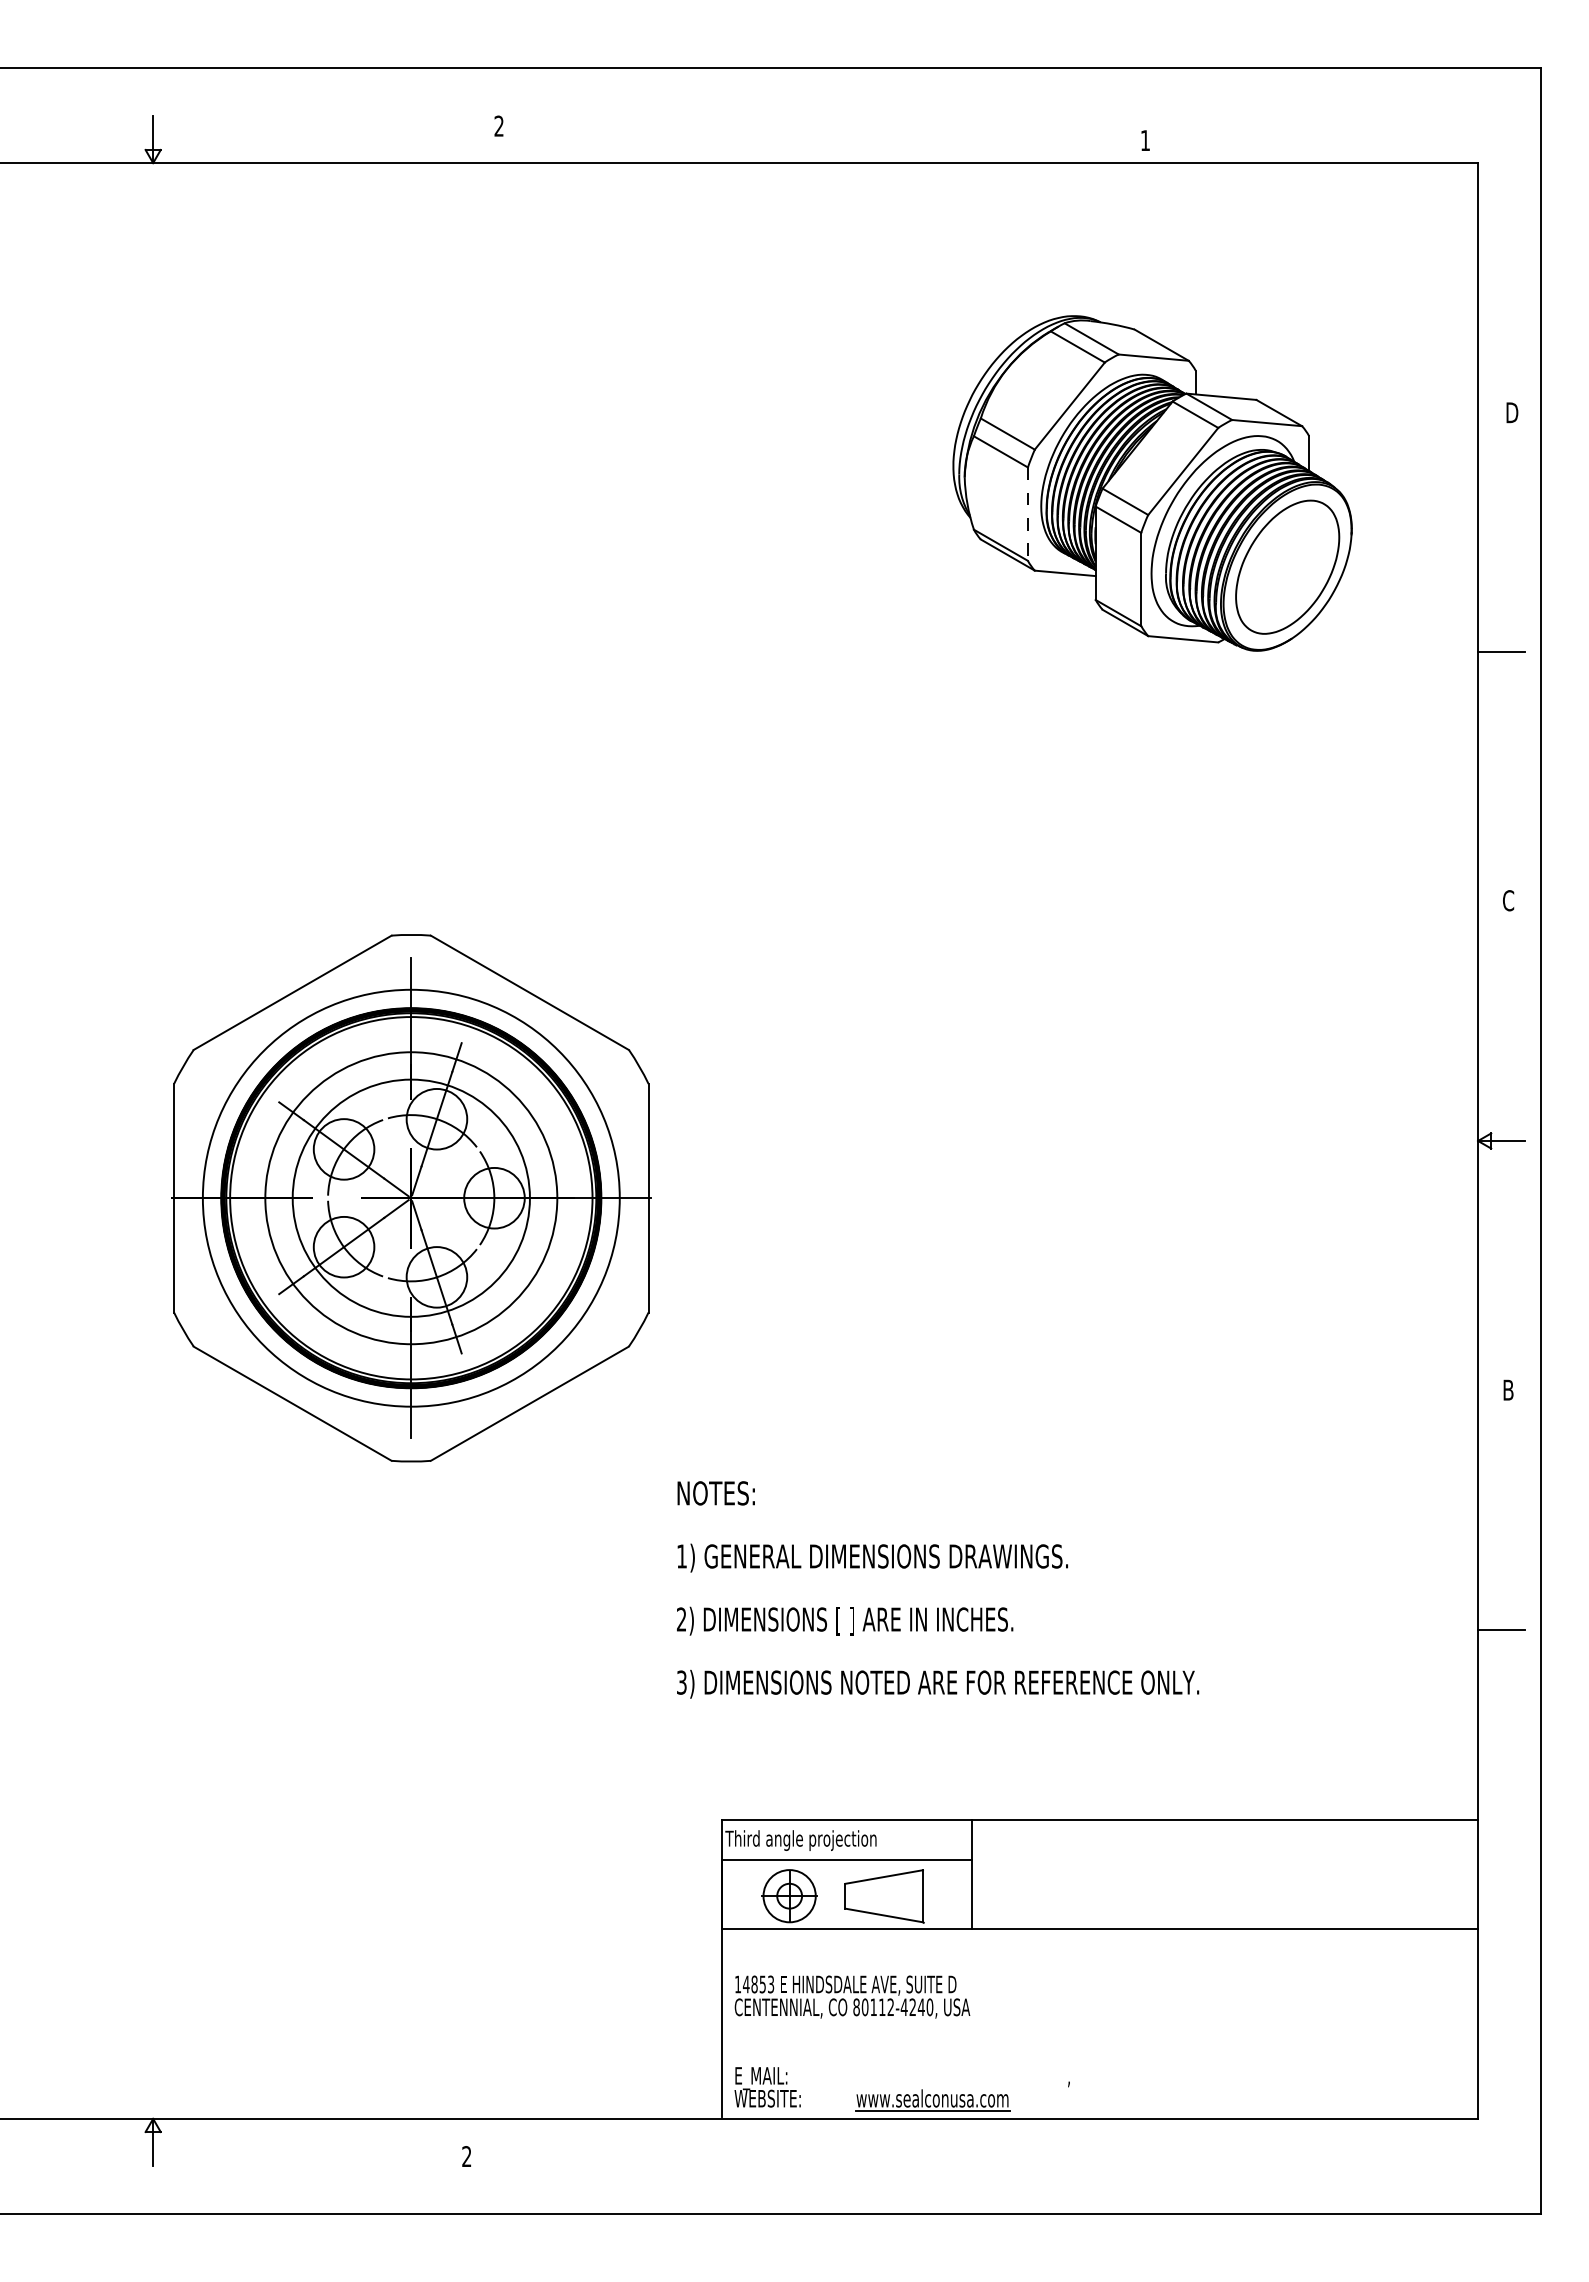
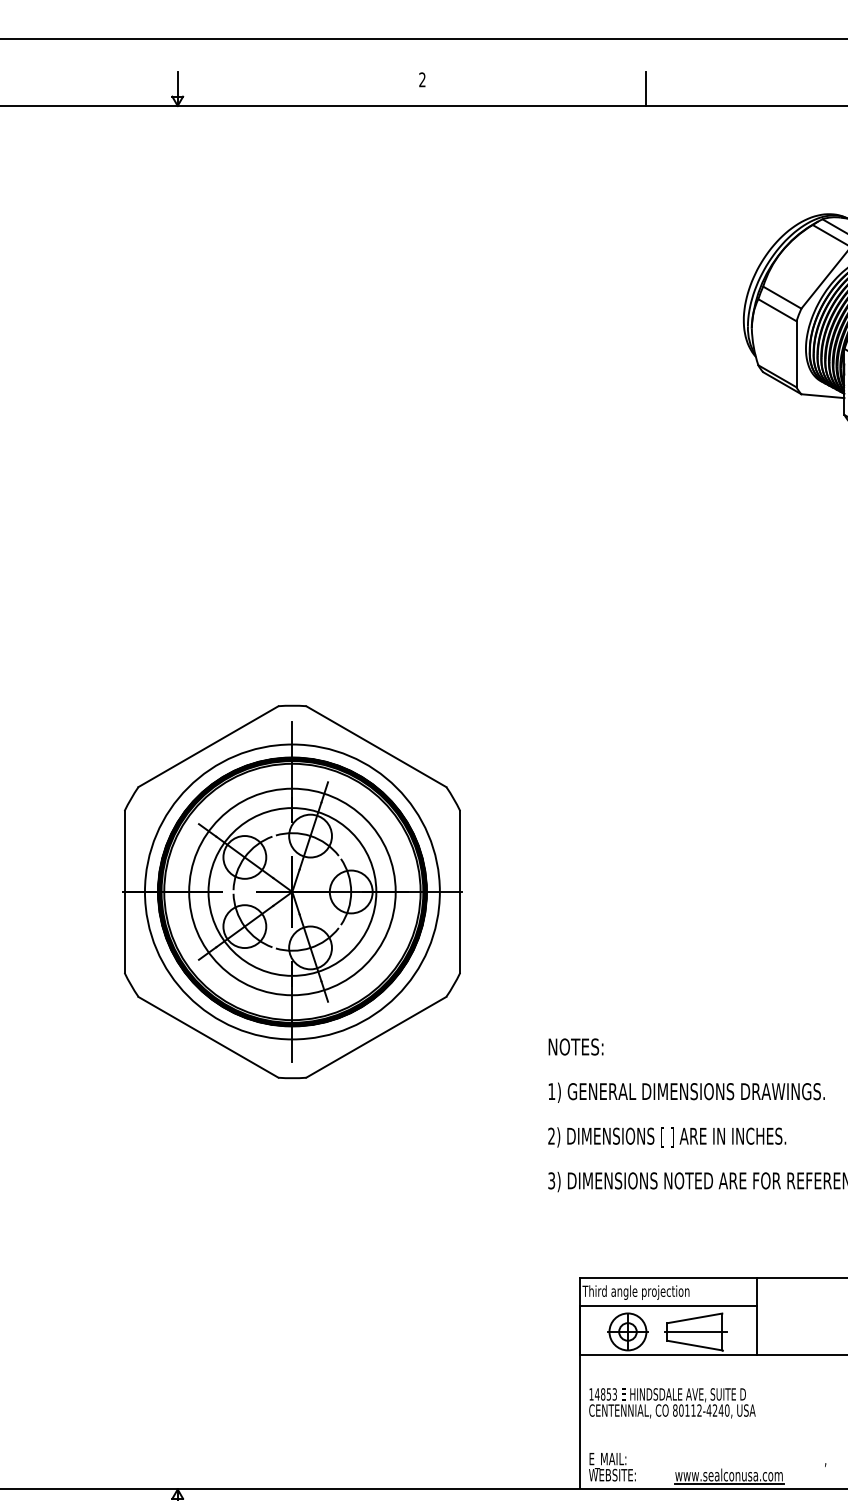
line: (815, 139) -> (646, 89), added
line: (1027, 514) -> (796, 354), dashed -> solid
part: (411, 1198) -> (292, 892), moved
line: (886, 1896) -> (696, 1332), added

